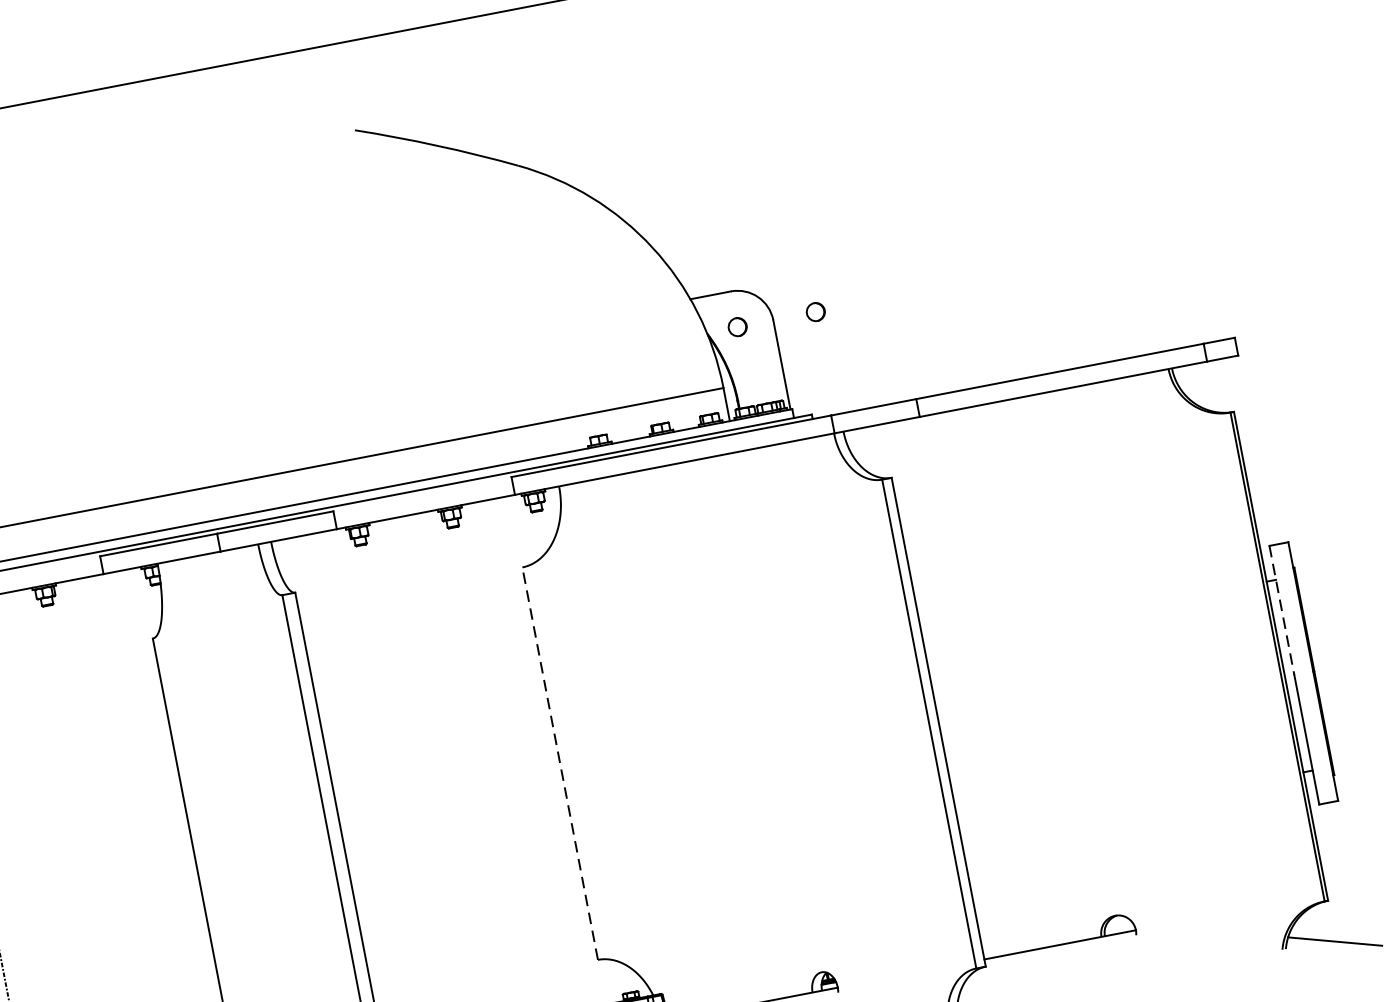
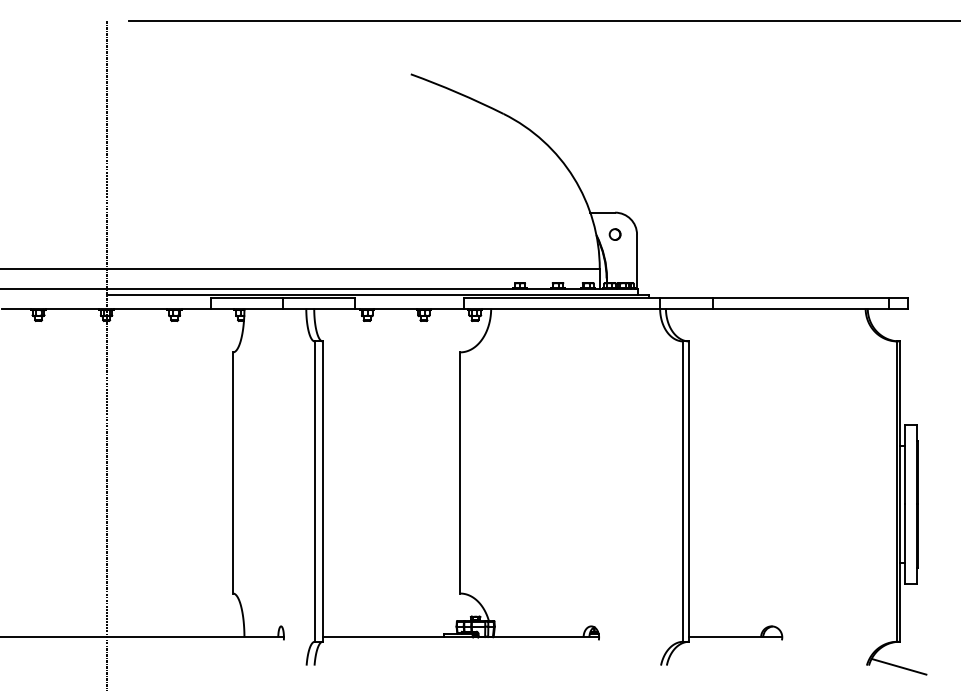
part: (814, 312) -> (662, 234), removed
line: (1282, 610) -> (905, 464), dashed -> solid
line: (560, 762) -> (460, 472), dashed -> solid

